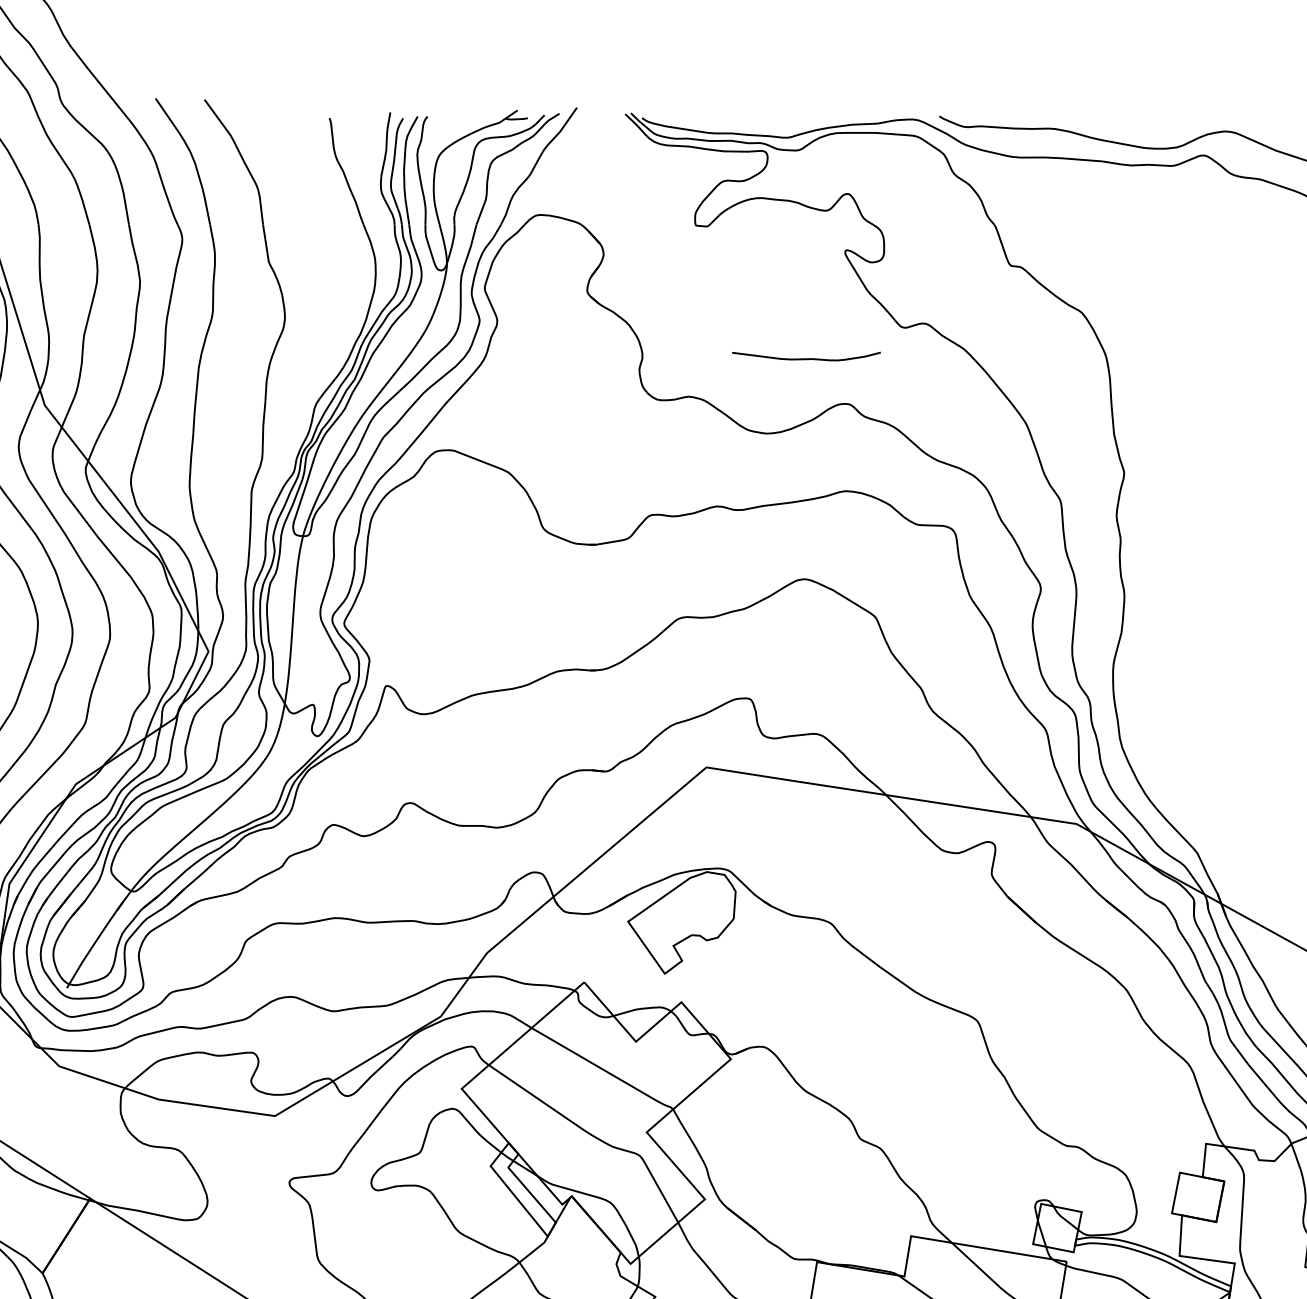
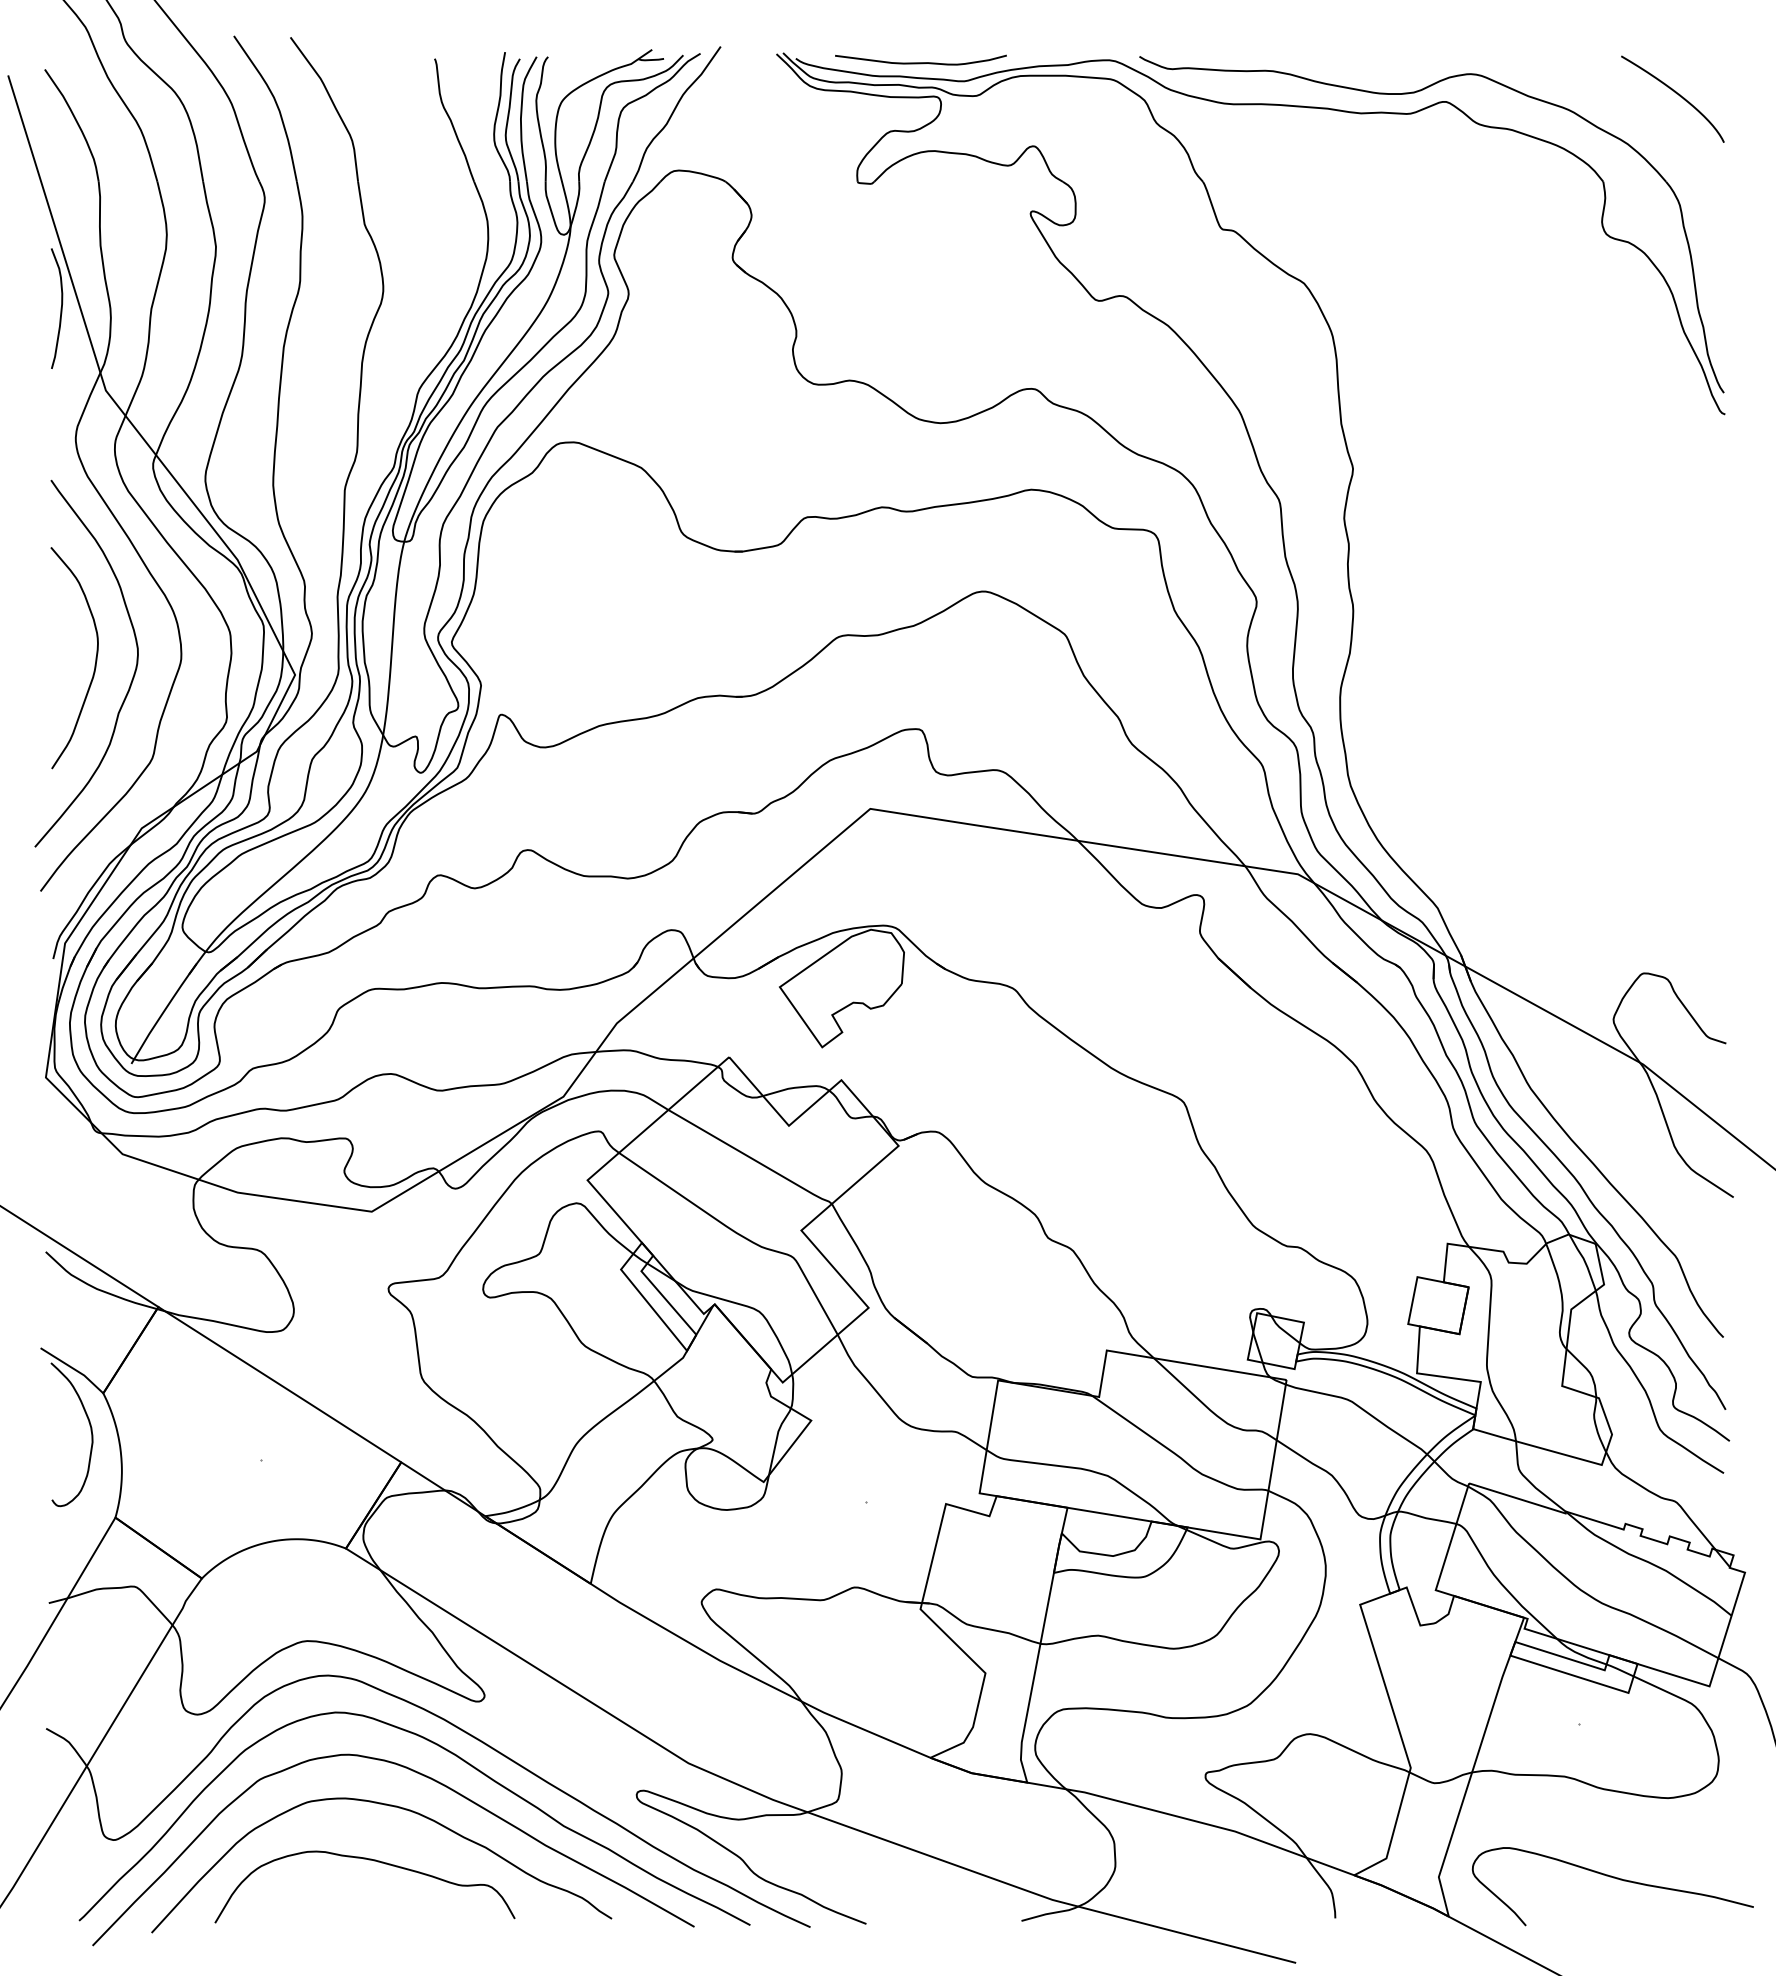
curve: (806, 358) -> (920, 62), moved

